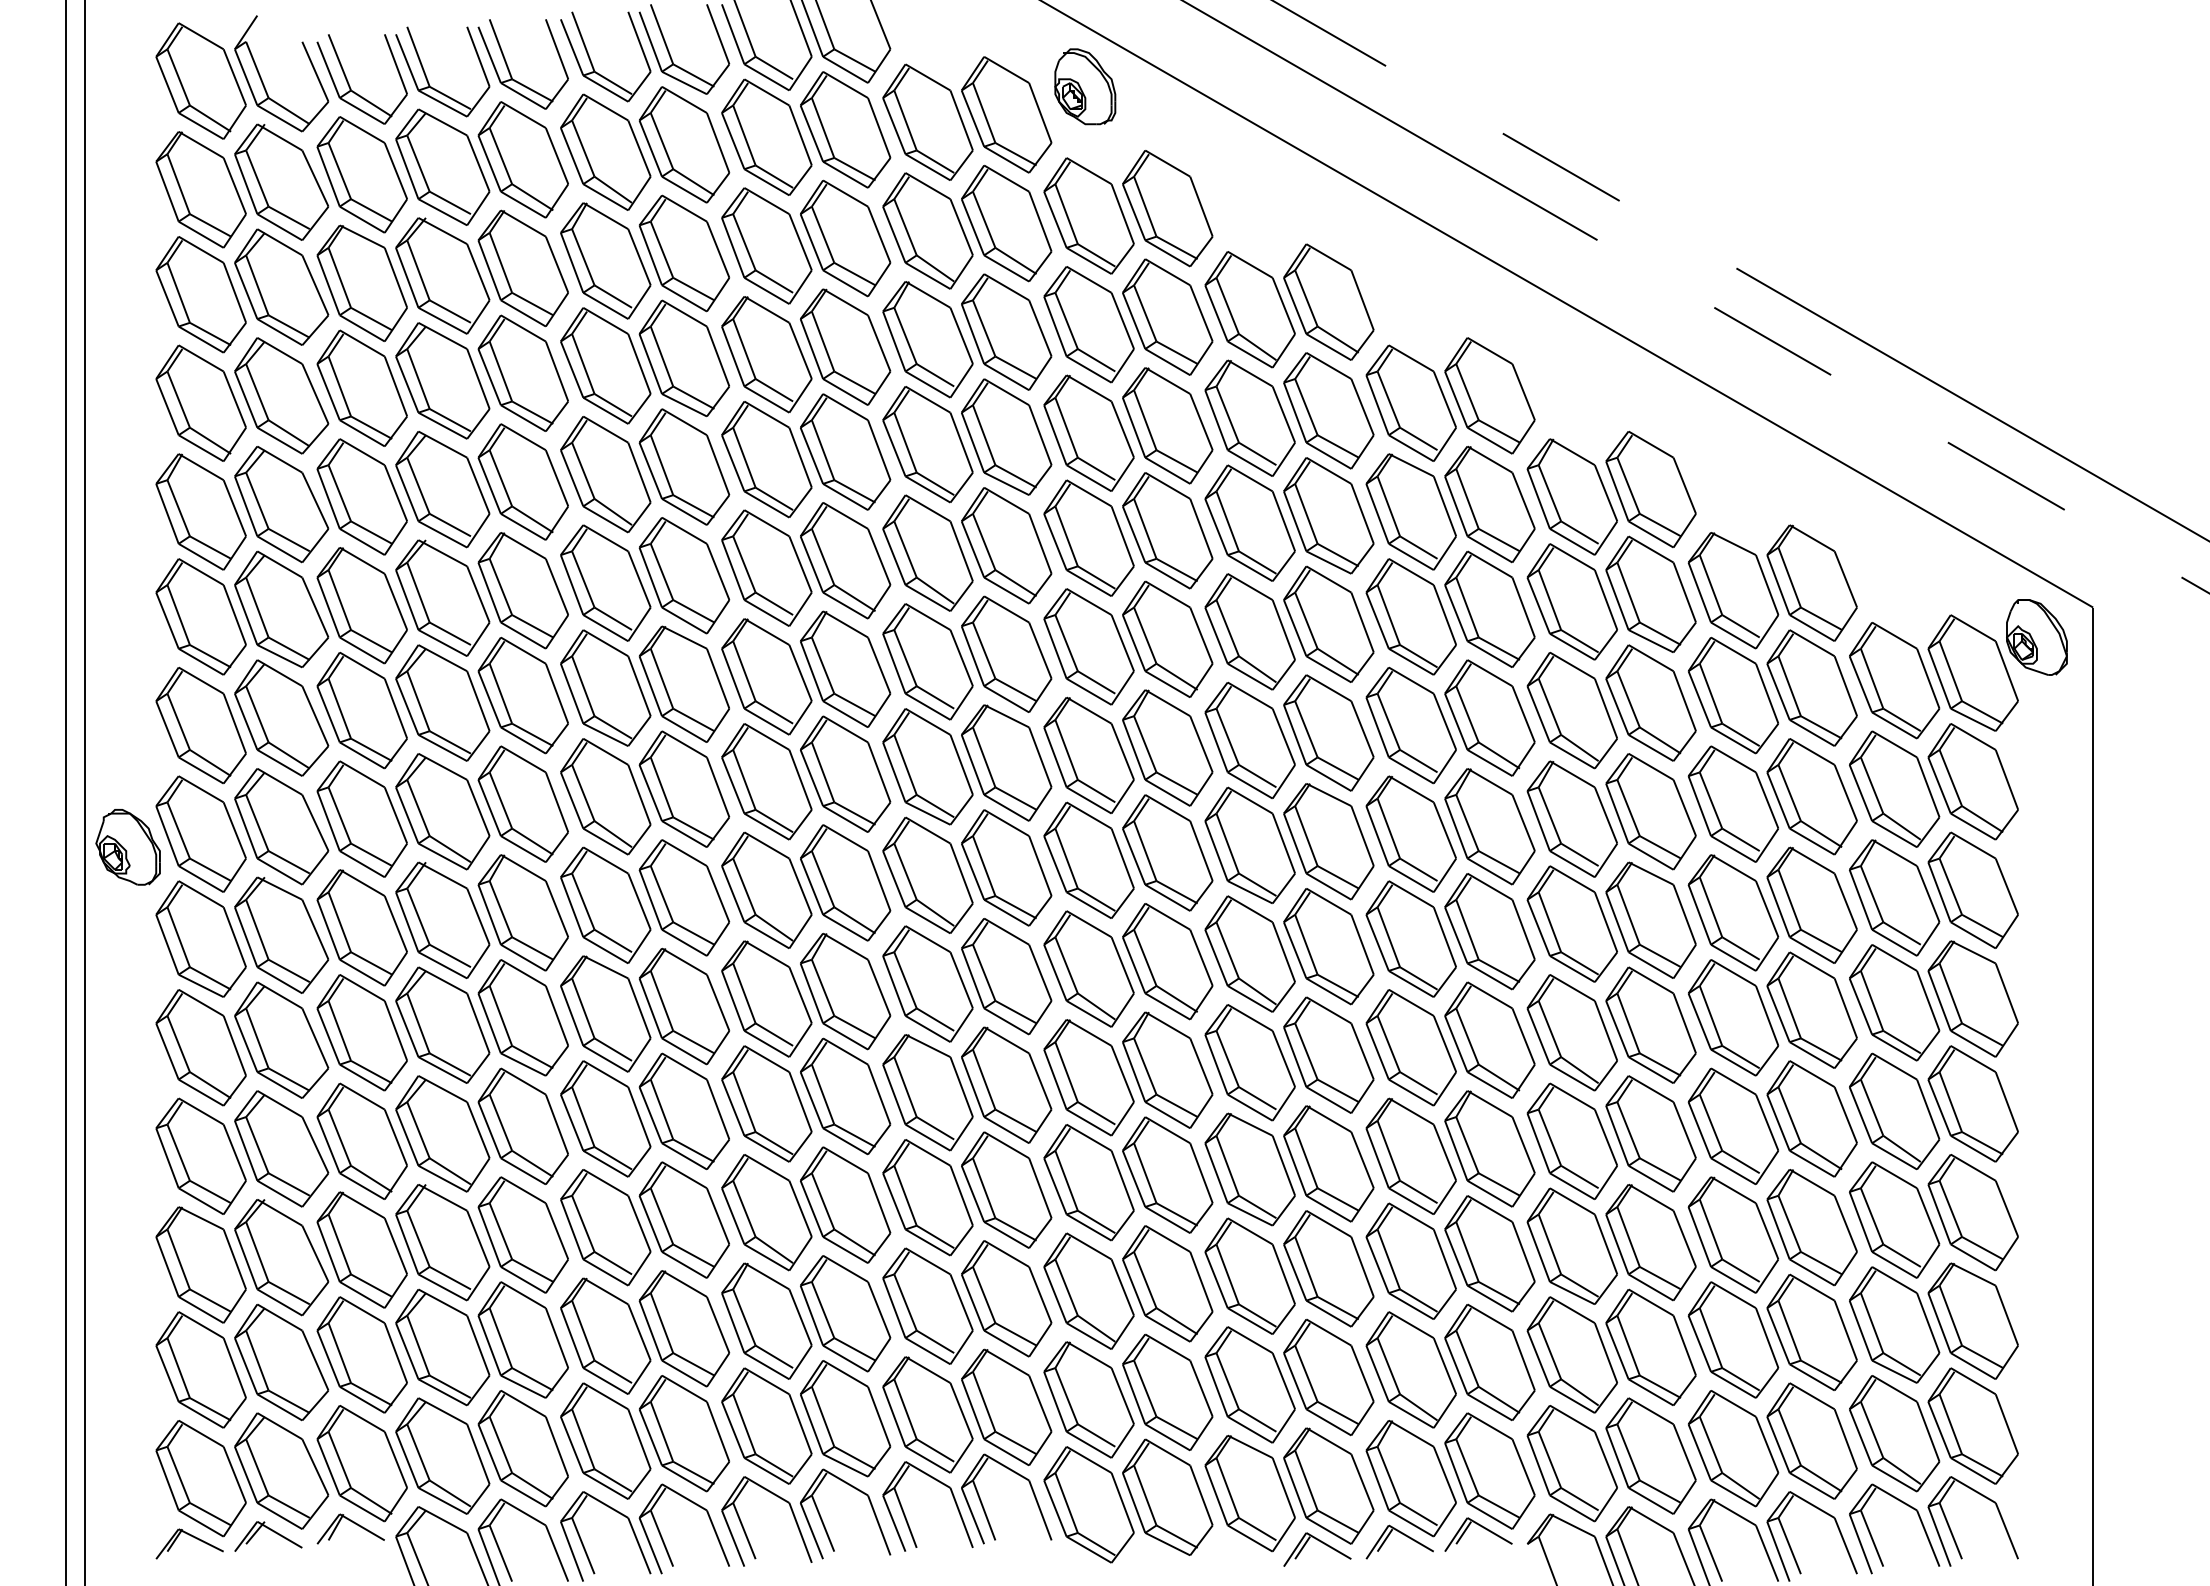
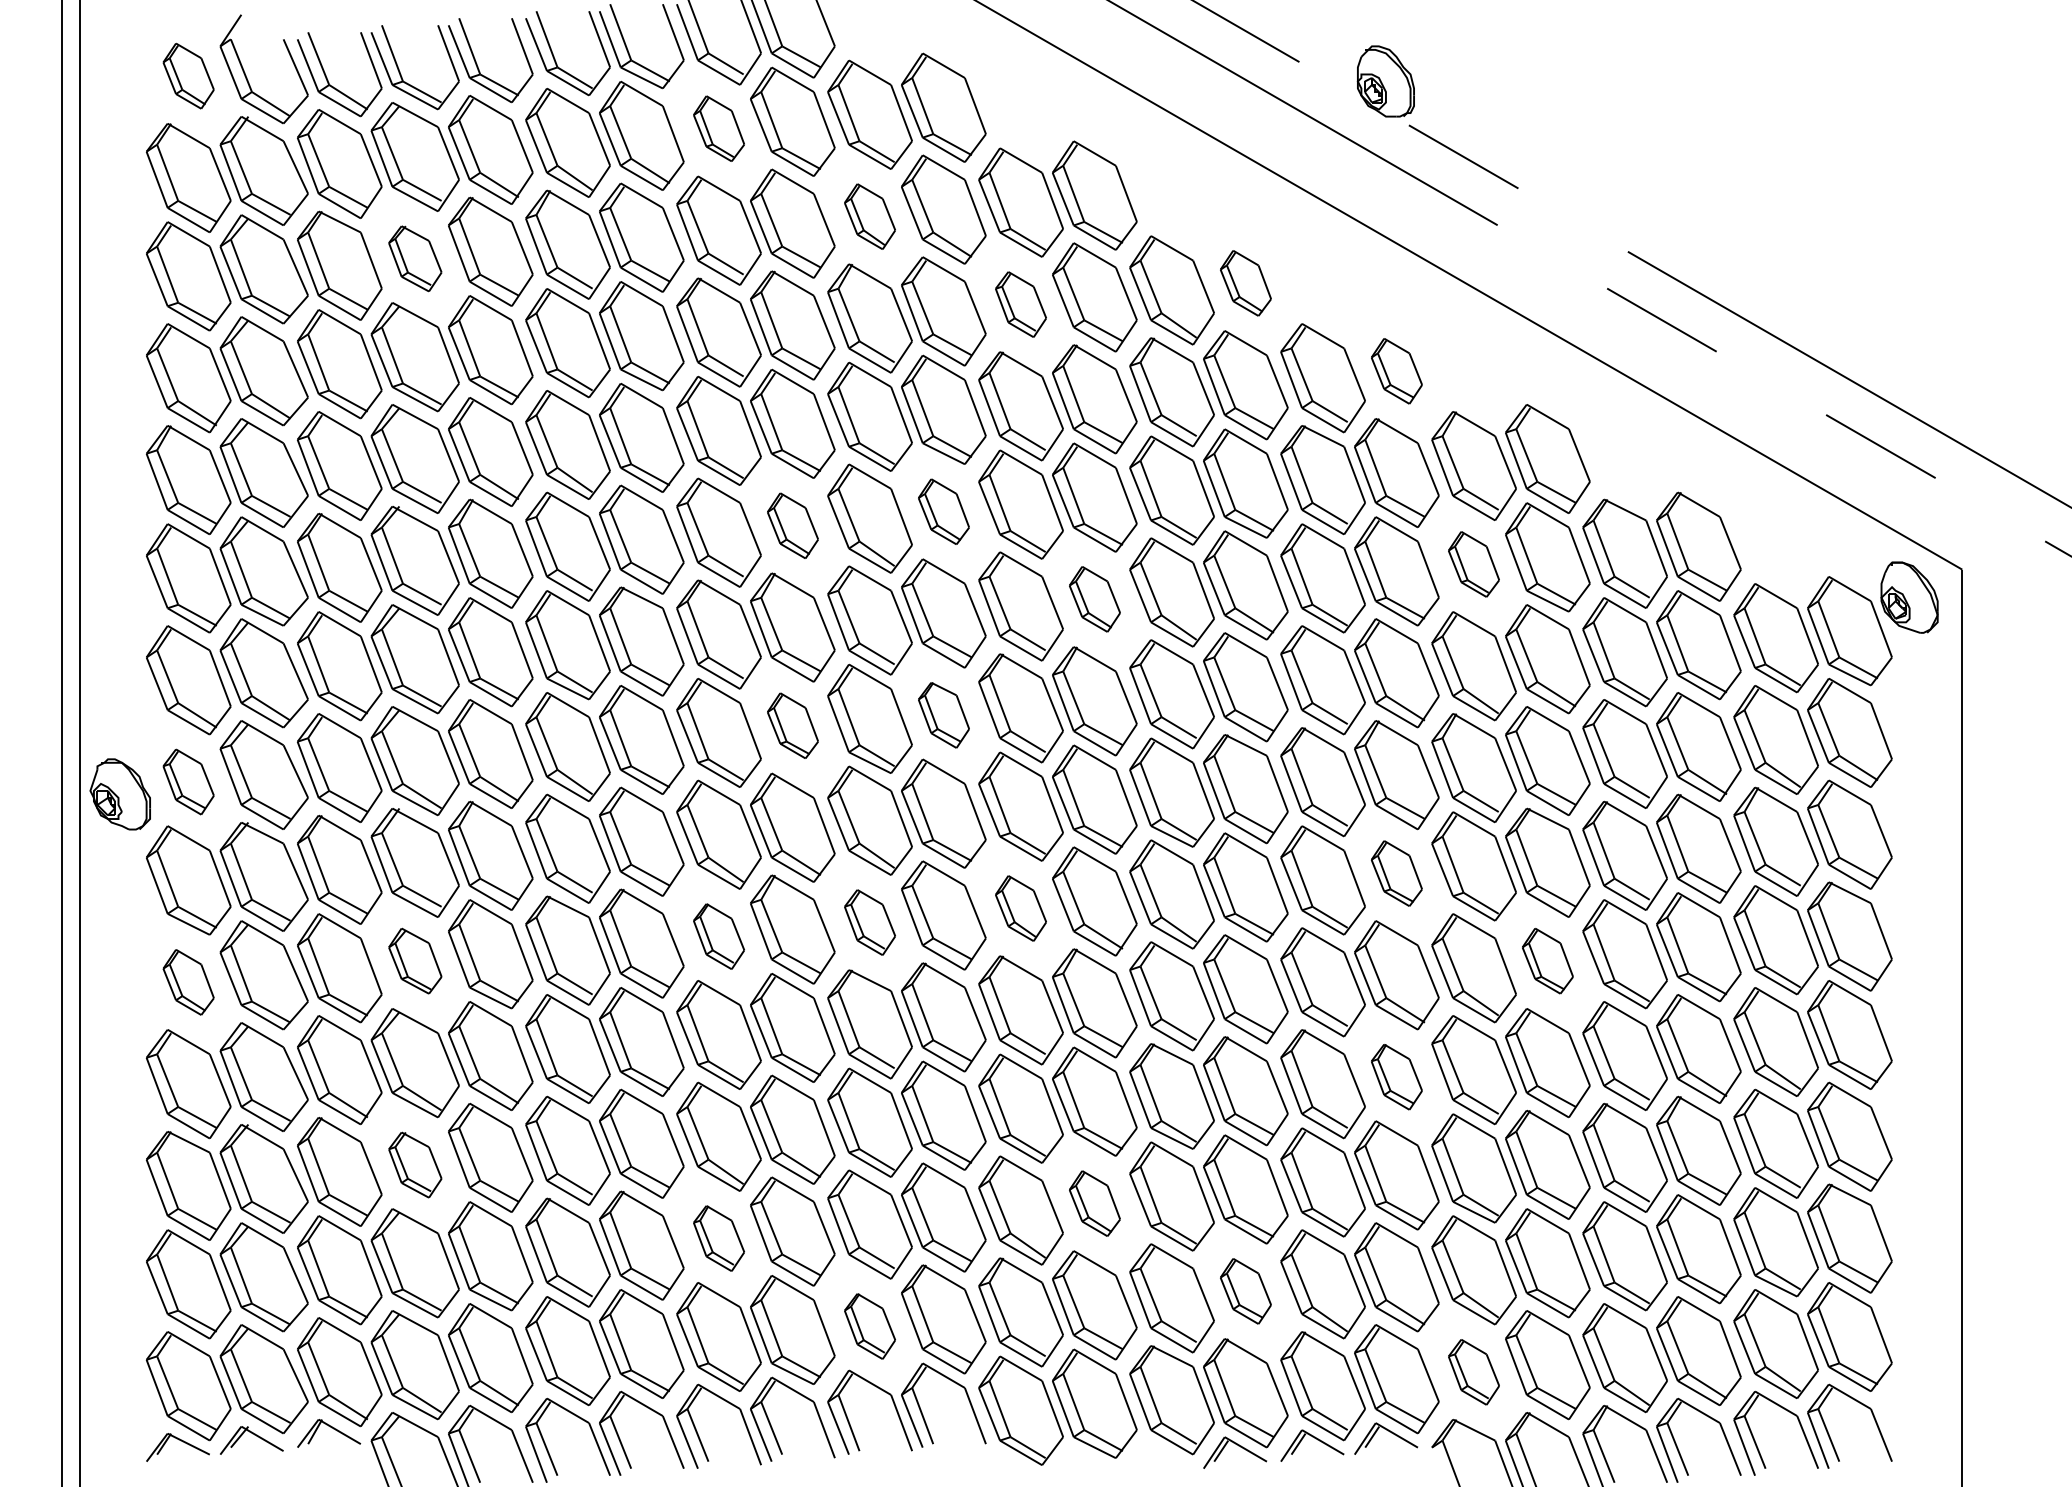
part: (200, 80) -> (188, 75), size x0.6
part: (1085, 86) -> (1386, 81), moved
part: (766, 136) -> (718, 128), size x0.6
part: (927, 230) -> (869, 216), size x0.6
part: (442, 275) -> (414, 258), size x0.6
part: (1328, 301) -> (1245, 282), size x0.6
part: (1088, 324) -> (1020, 304), size x0.6
part: (1489, 395) -> (1396, 370), size x0.6
part: (1006, 545) -> (943, 511), size x0.6
part: (845, 560) -> (792, 525), size x0.6
part: (1571, 601) -> (1473, 563), size x0.6
part: (1167, 638) -> (1094, 598), size x0.6
part: (1006, 762) -> (943, 714), size x0.6
part: (845, 773) -> (792, 725), size x0.6
part: (200, 833) -> (188, 781), size x0.6
part: (1489, 931) -> (1396, 873), size x0.6
part: (1088, 968) -> (1020, 908), size x0.6
part: (927, 983) -> (869, 922), size x0.6
part: (766, 998) -> (718, 936), size x0.6
part: (442, 1024) -> (414, 960), size x0.6
part: (1650, 1024) -> (1547, 960), size x0.6
part: (200, 1047) -> (188, 982), size x0.6
part: (1489, 1148) -> (1396, 1076), size x0.6
part: (442, 1242) -> (414, 1164), size x0.6
part: (1167, 1283) -> (1094, 1203), size x0.6
part: (766, 1320) -> (718, 1237), size x0.6
part: (1328, 1377) -> (1245, 1291), size x0.6
part: (927, 1414) -> (869, 1326), size x0.6
part: (1571, 1463) -> (1473, 1372), size x0.6

